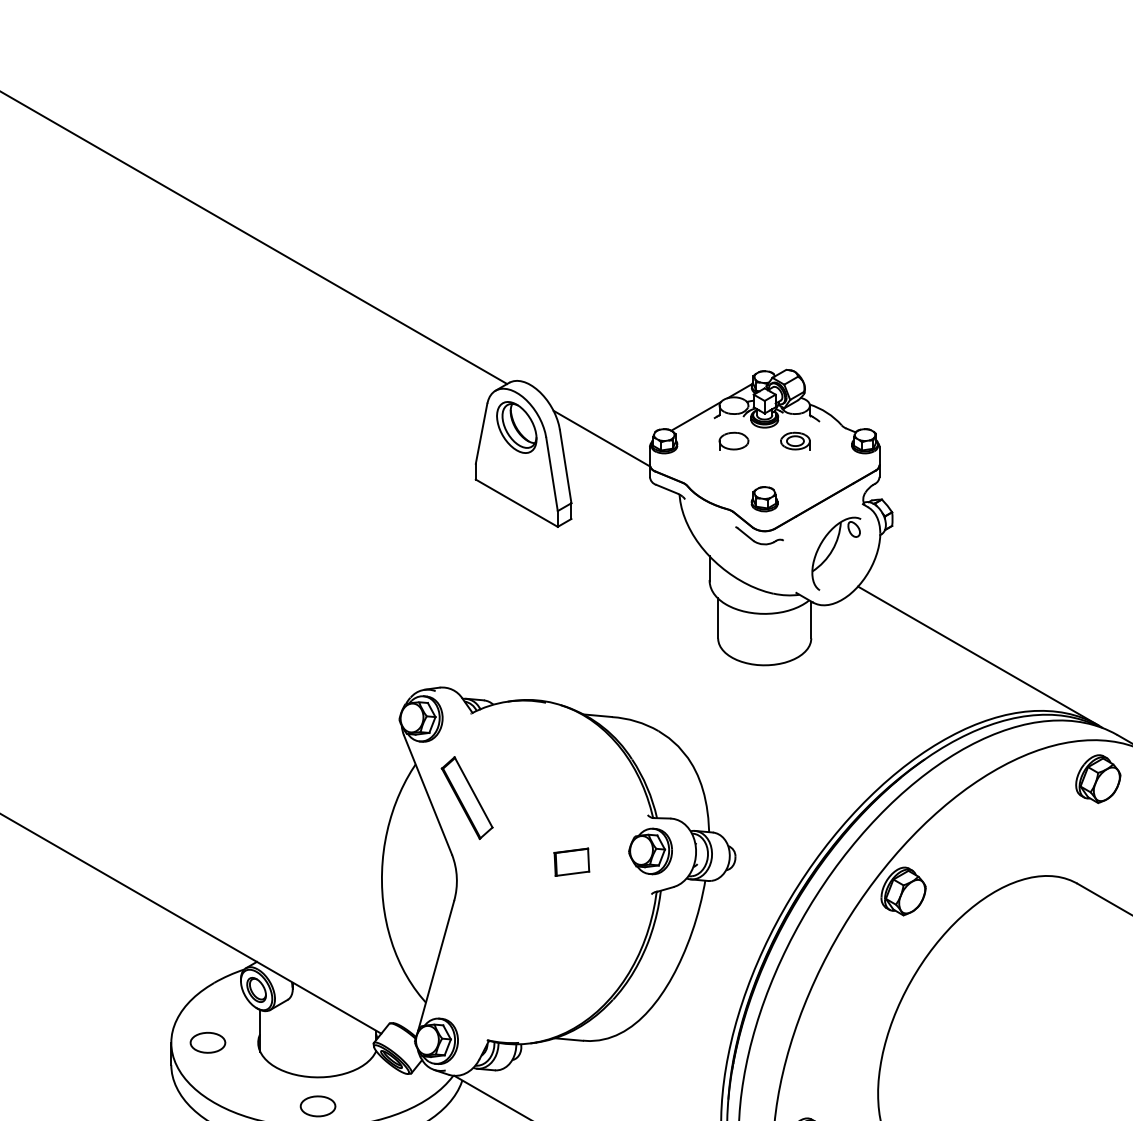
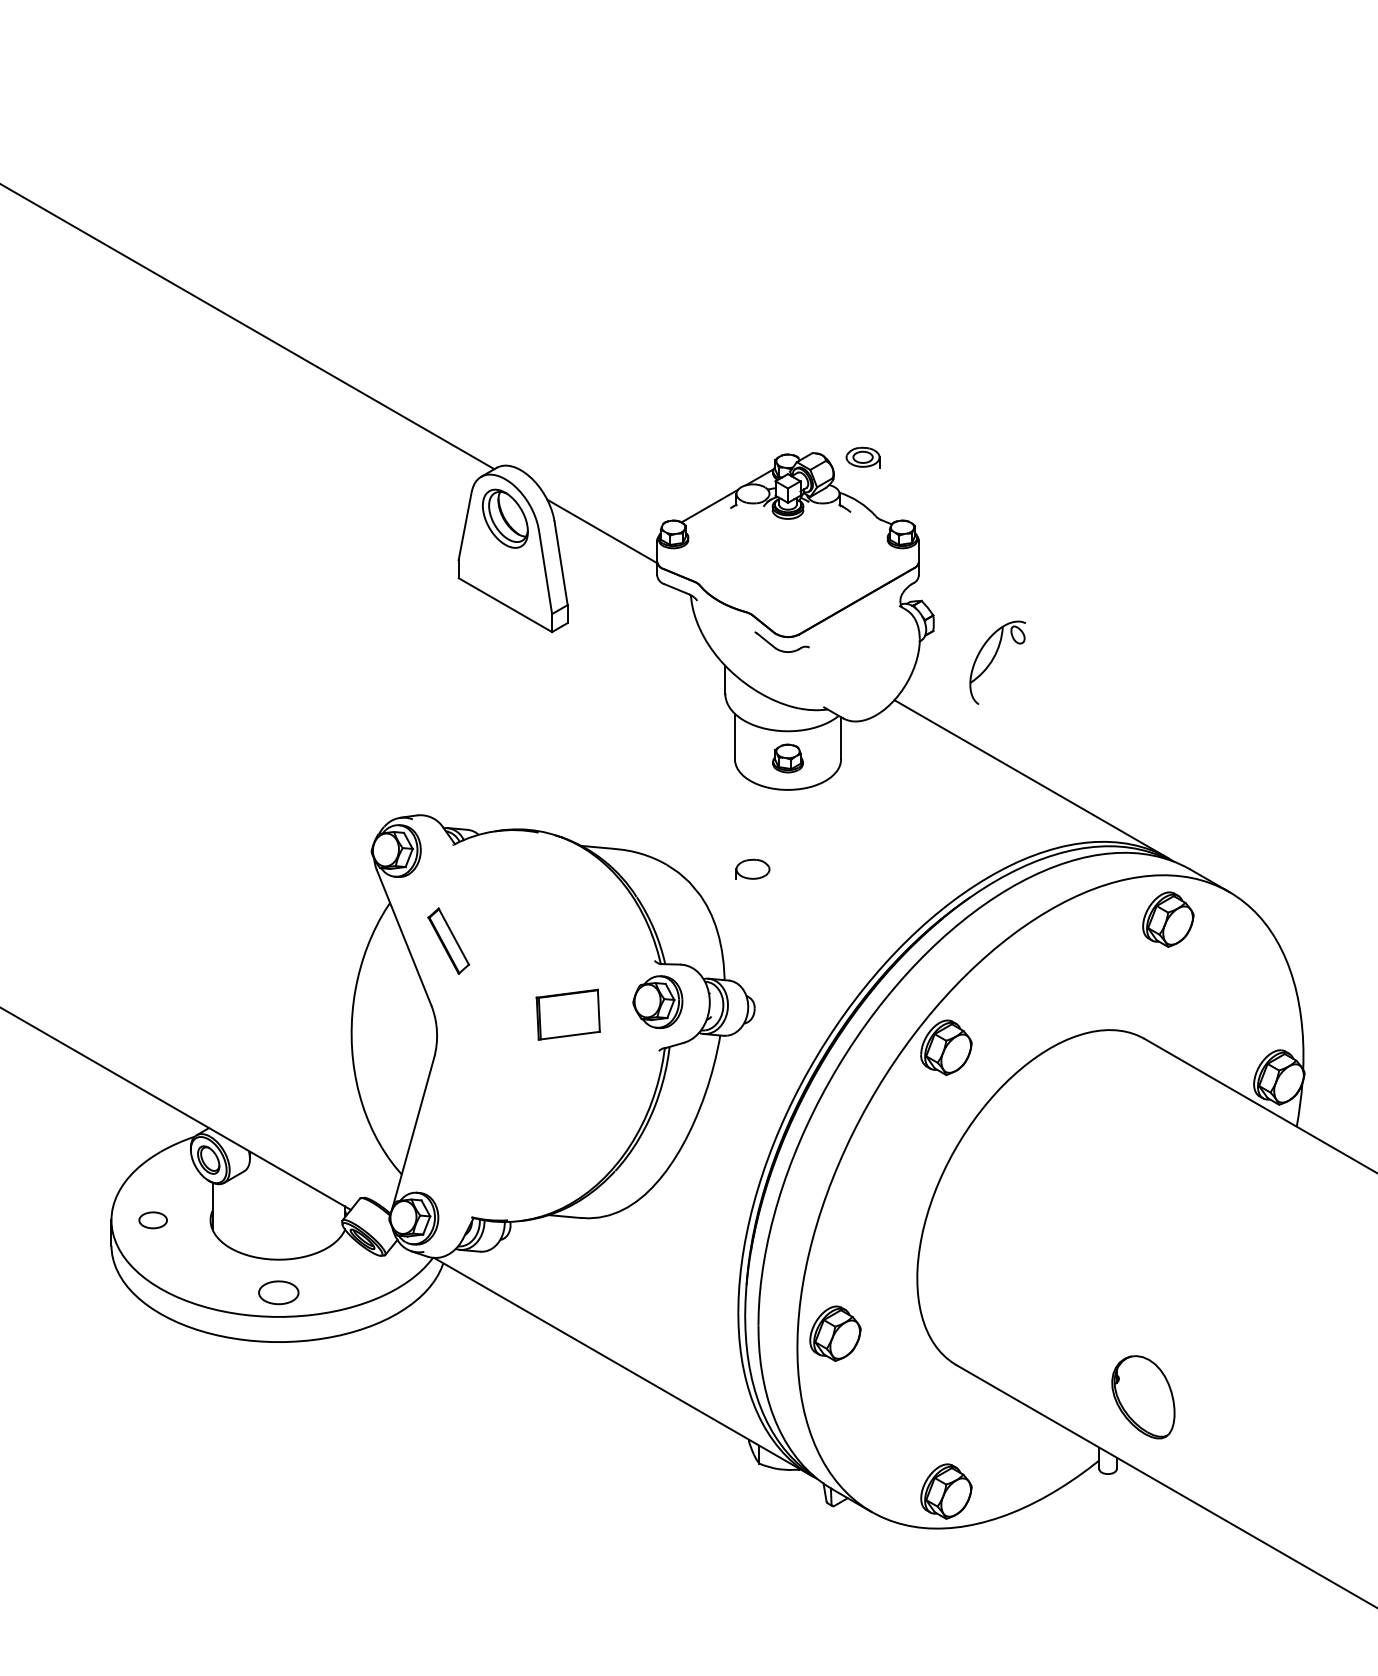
part: (733, 440) -> (752, 868), moved
part: (794, 441) -> (862, 457), moved
part: (764, 499) -> (787, 758), moved
part: (836, 553) -> (997, 662), moved
part: (466, 797) -> (448, 940), size x0.7
part: (571, 861) -> (567, 1013), size x1.6
part: (207, 1042) -> (152, 1220), size x0.7

